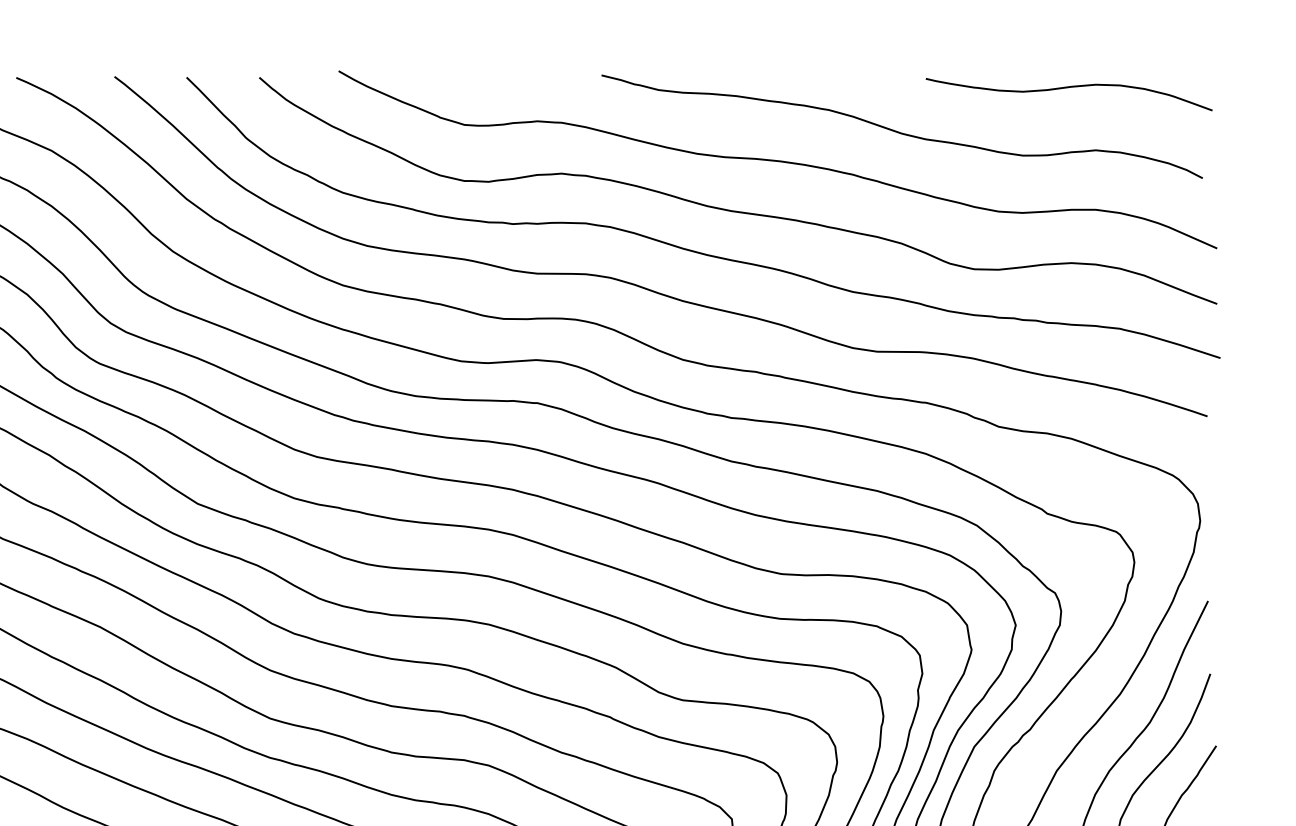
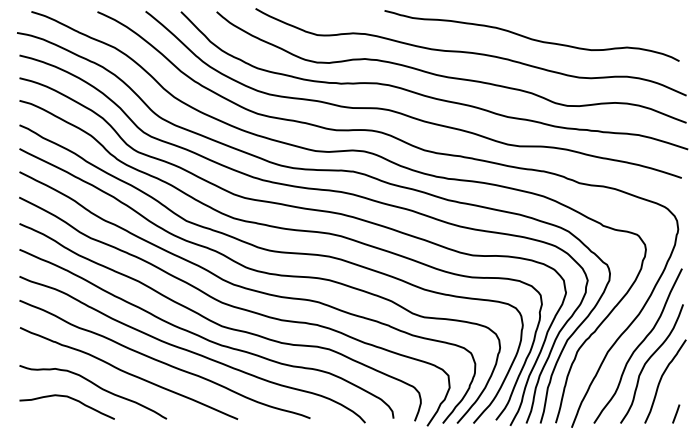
curve: (1068, 89) -> (613, 17), removed

